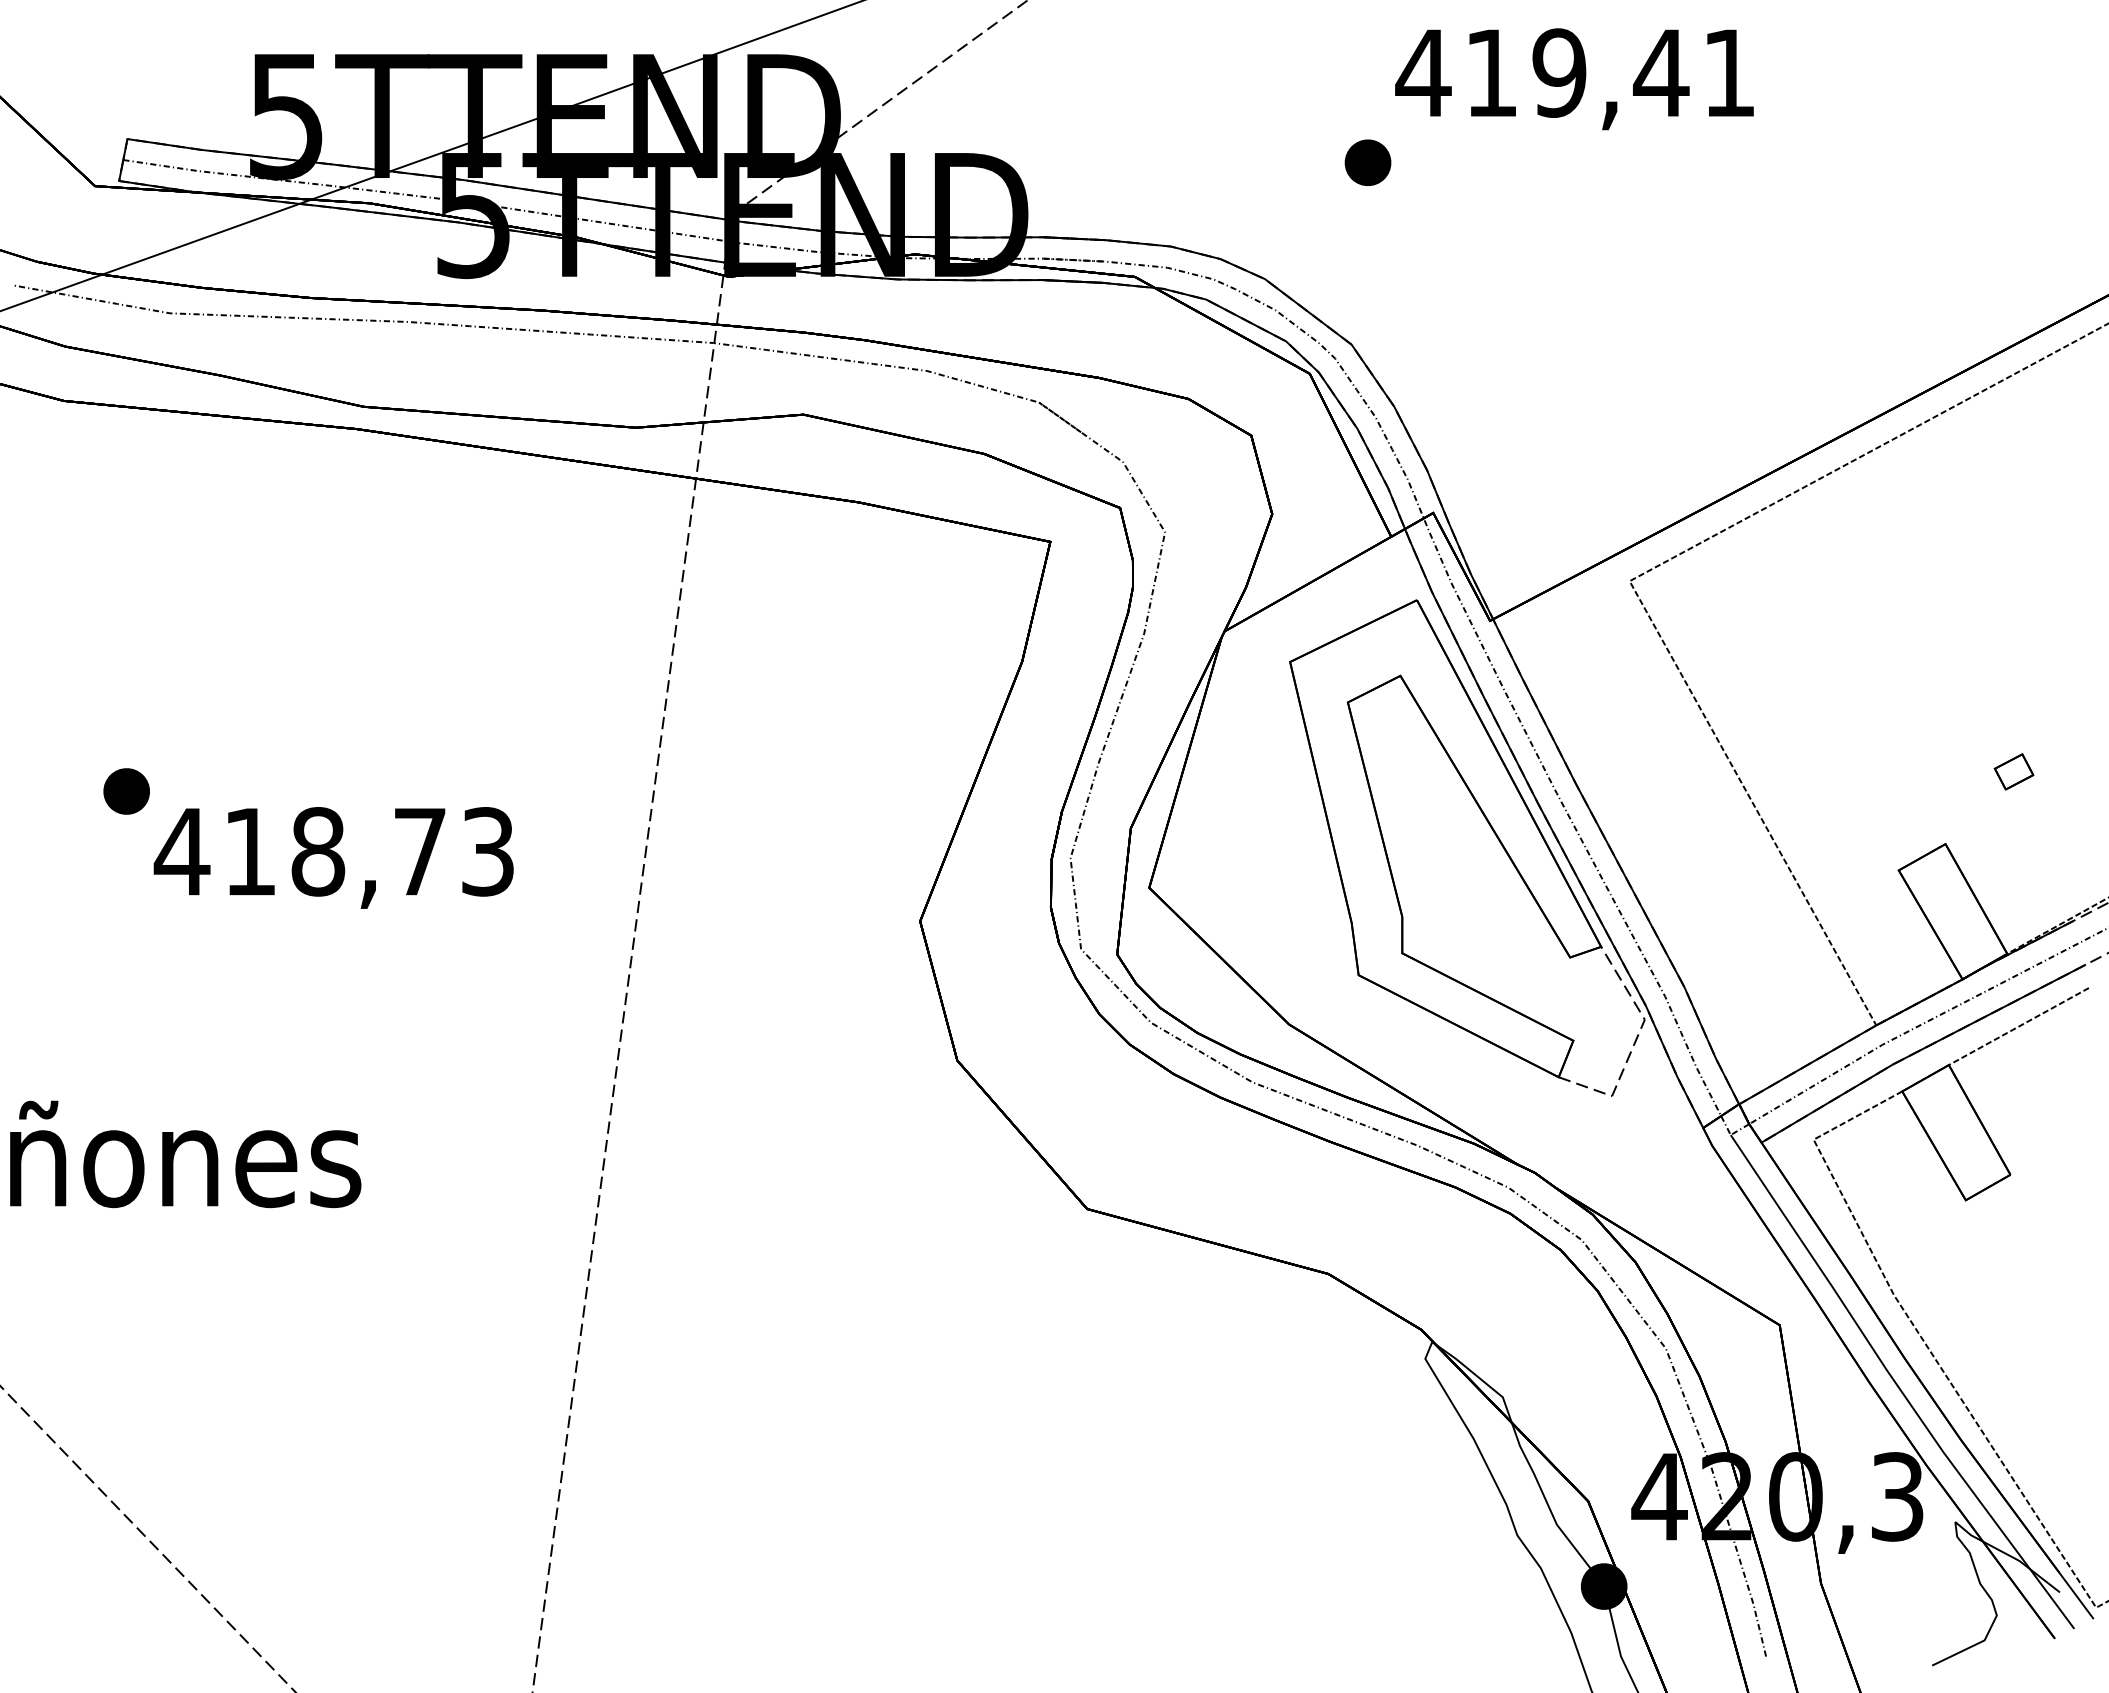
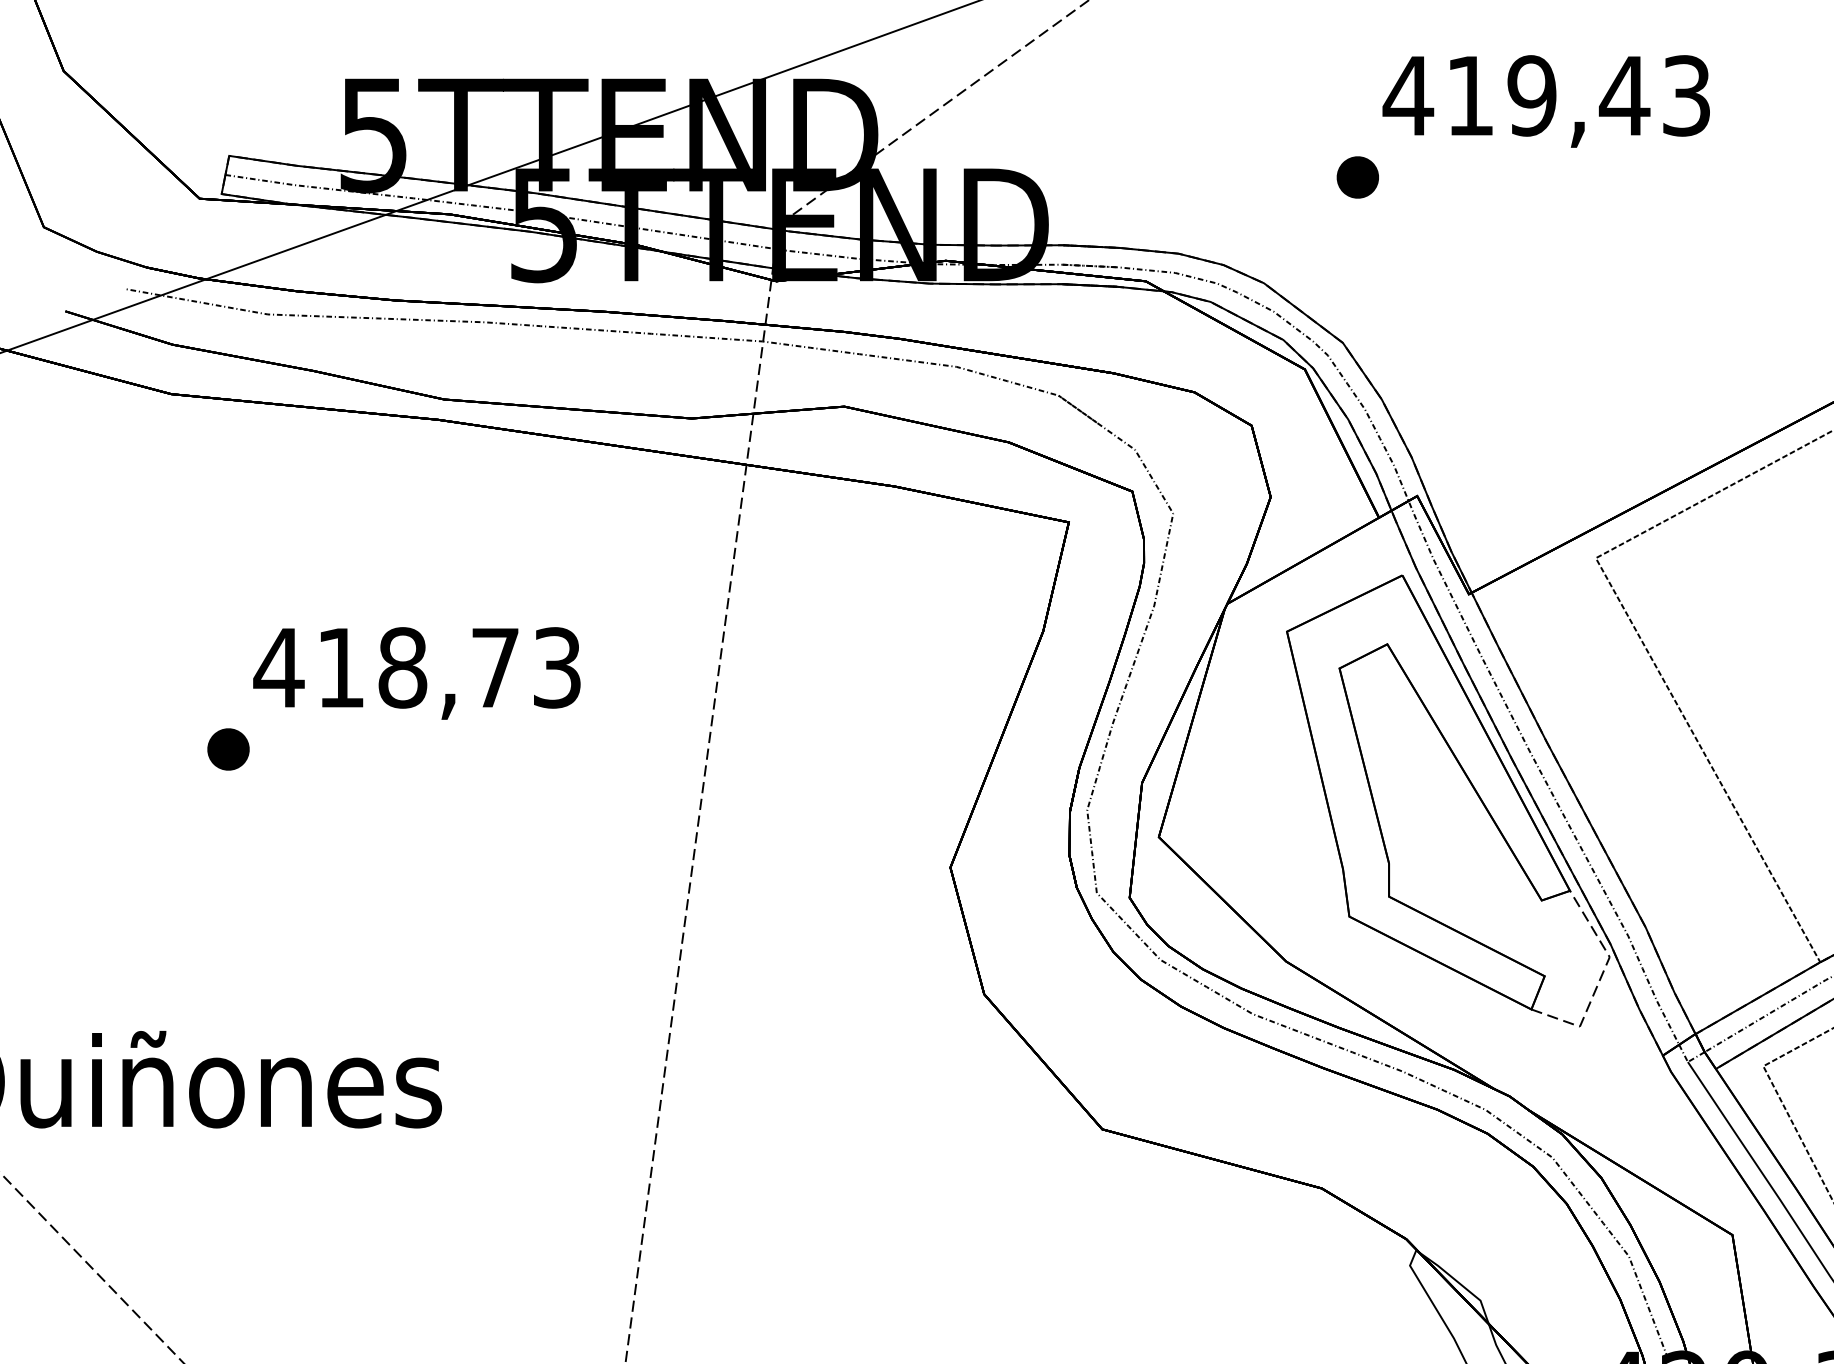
text: (1728, 72) -> (1685, 95), 419,41 -> 419,43
text: (333, 857) -> (416, 673), moved

